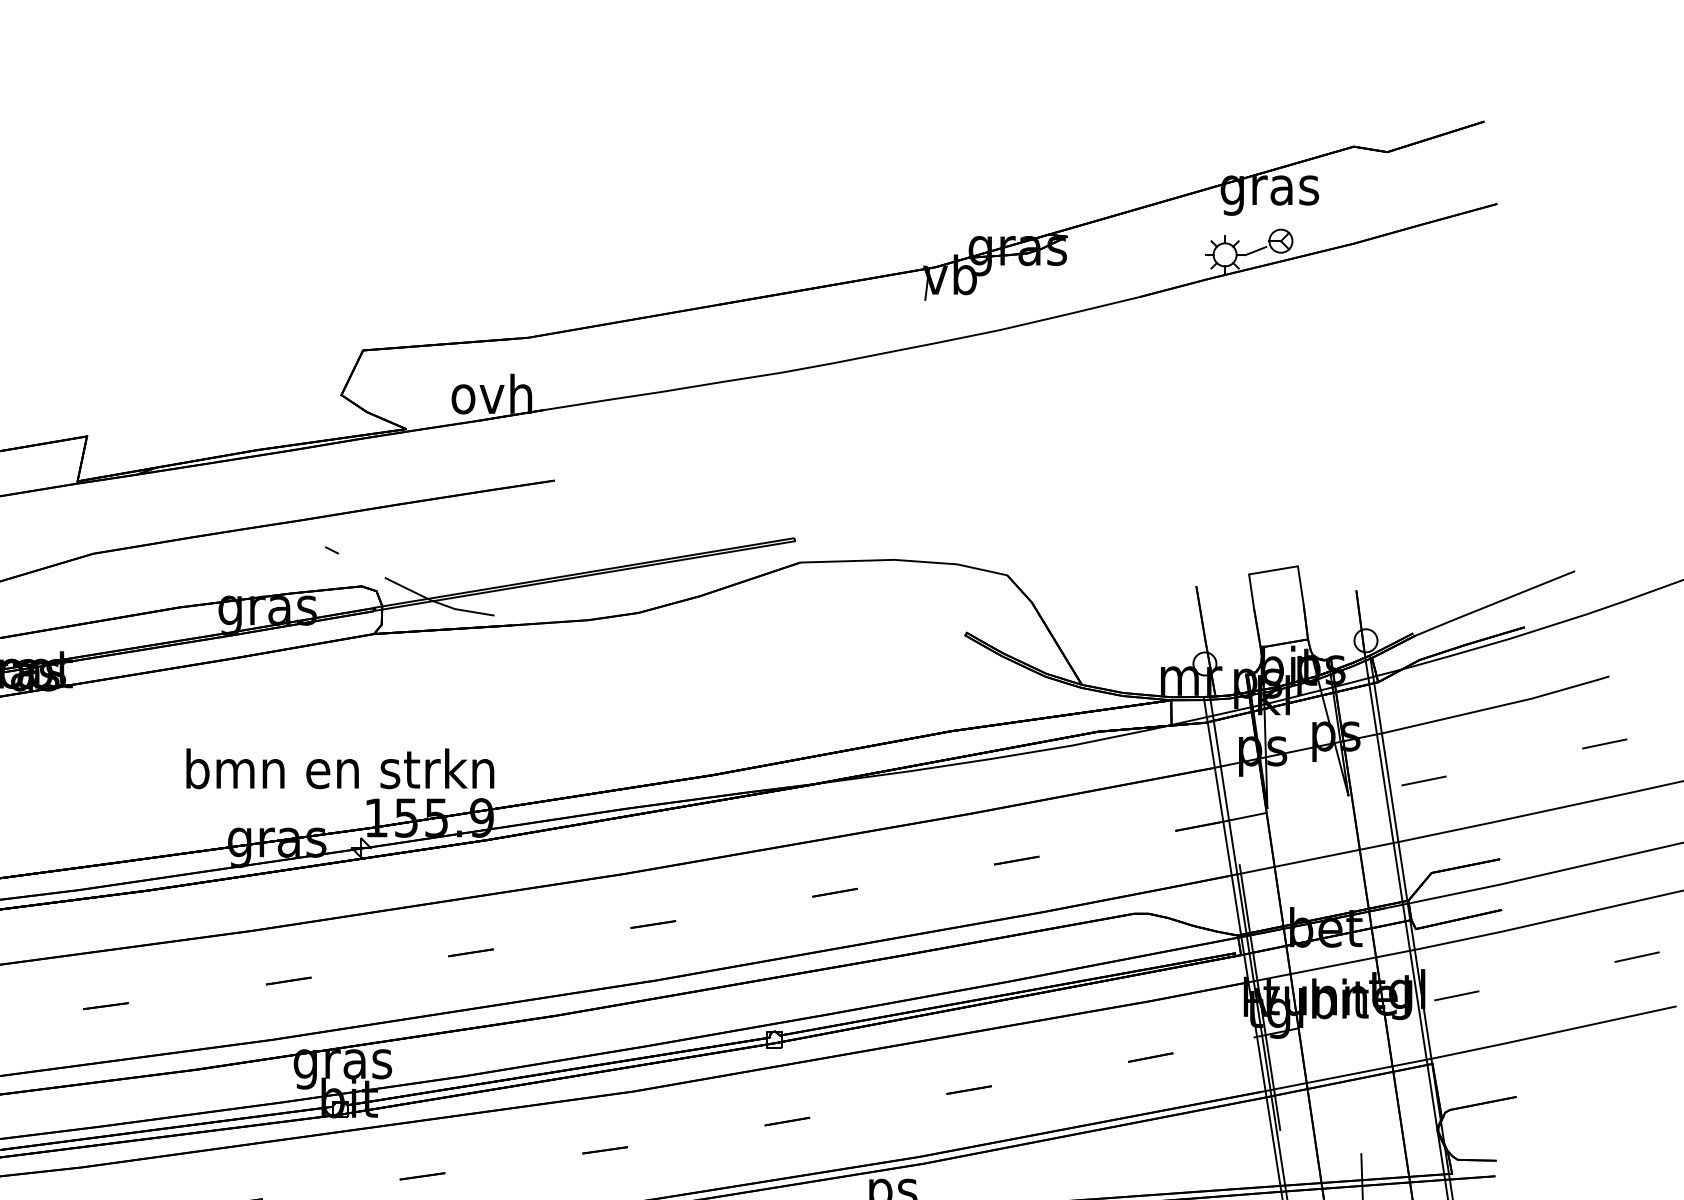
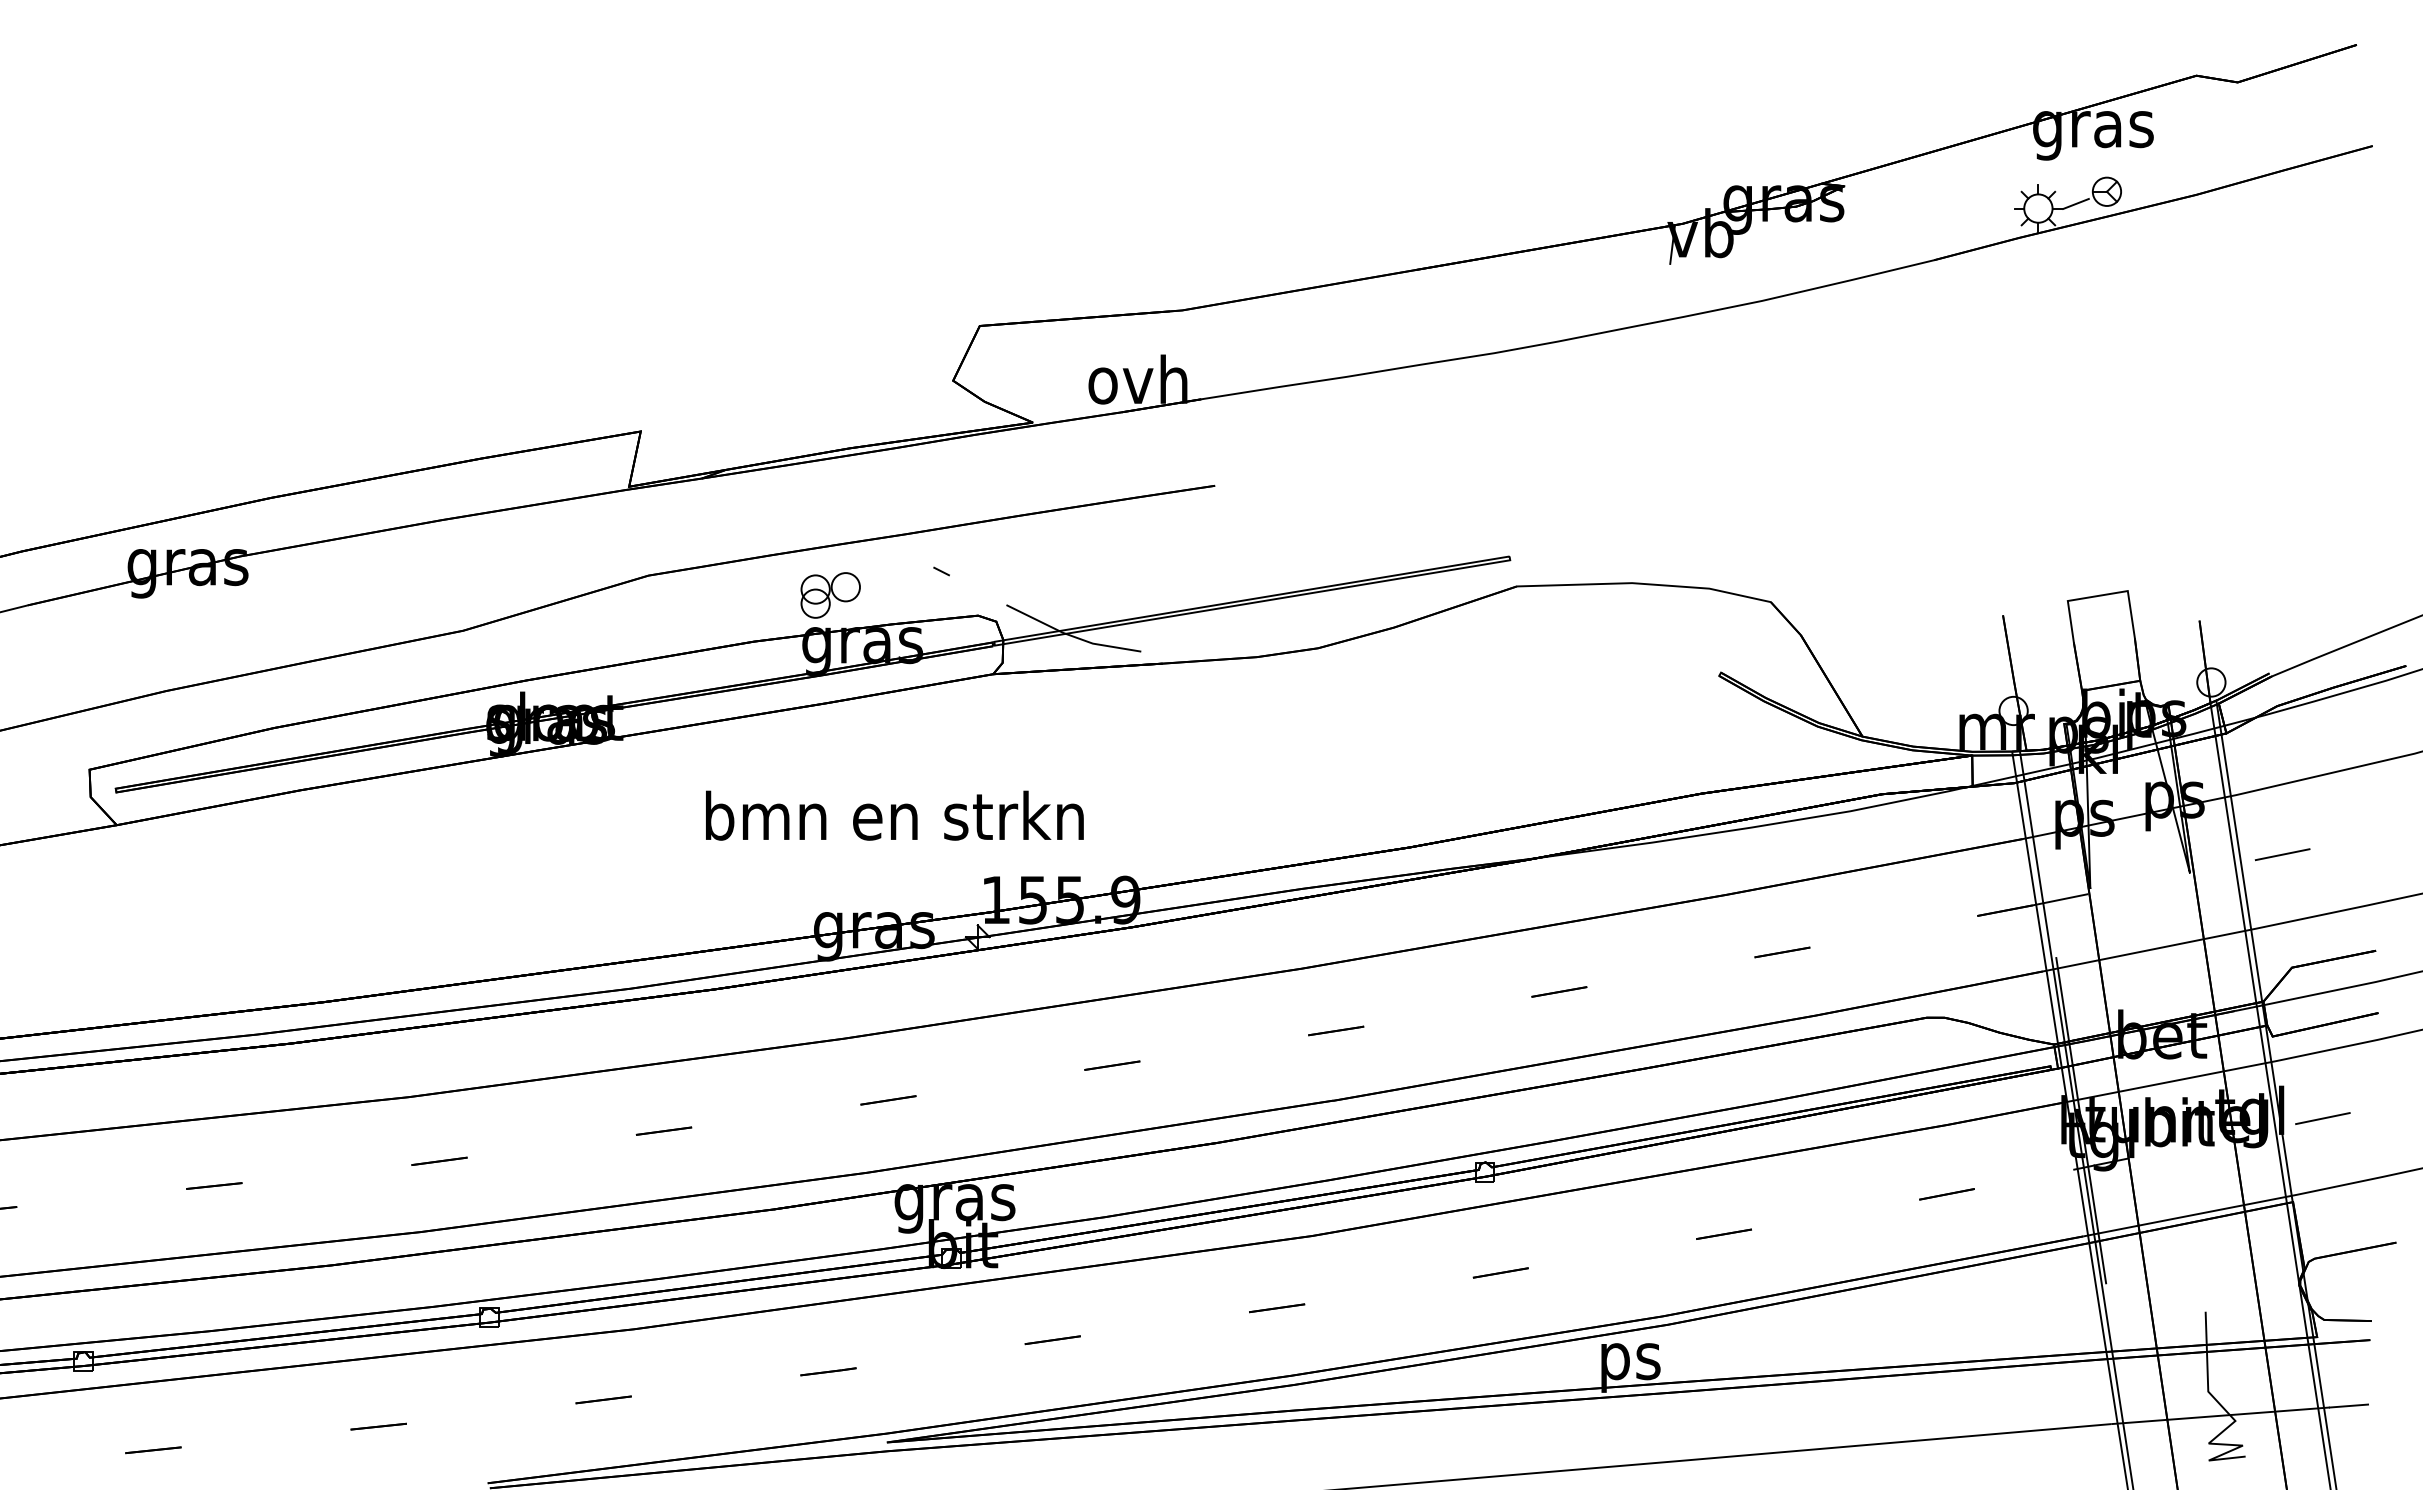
part: (241, 569) -> (830, 595), added
text: (340, 768) -> (894, 815), moved

